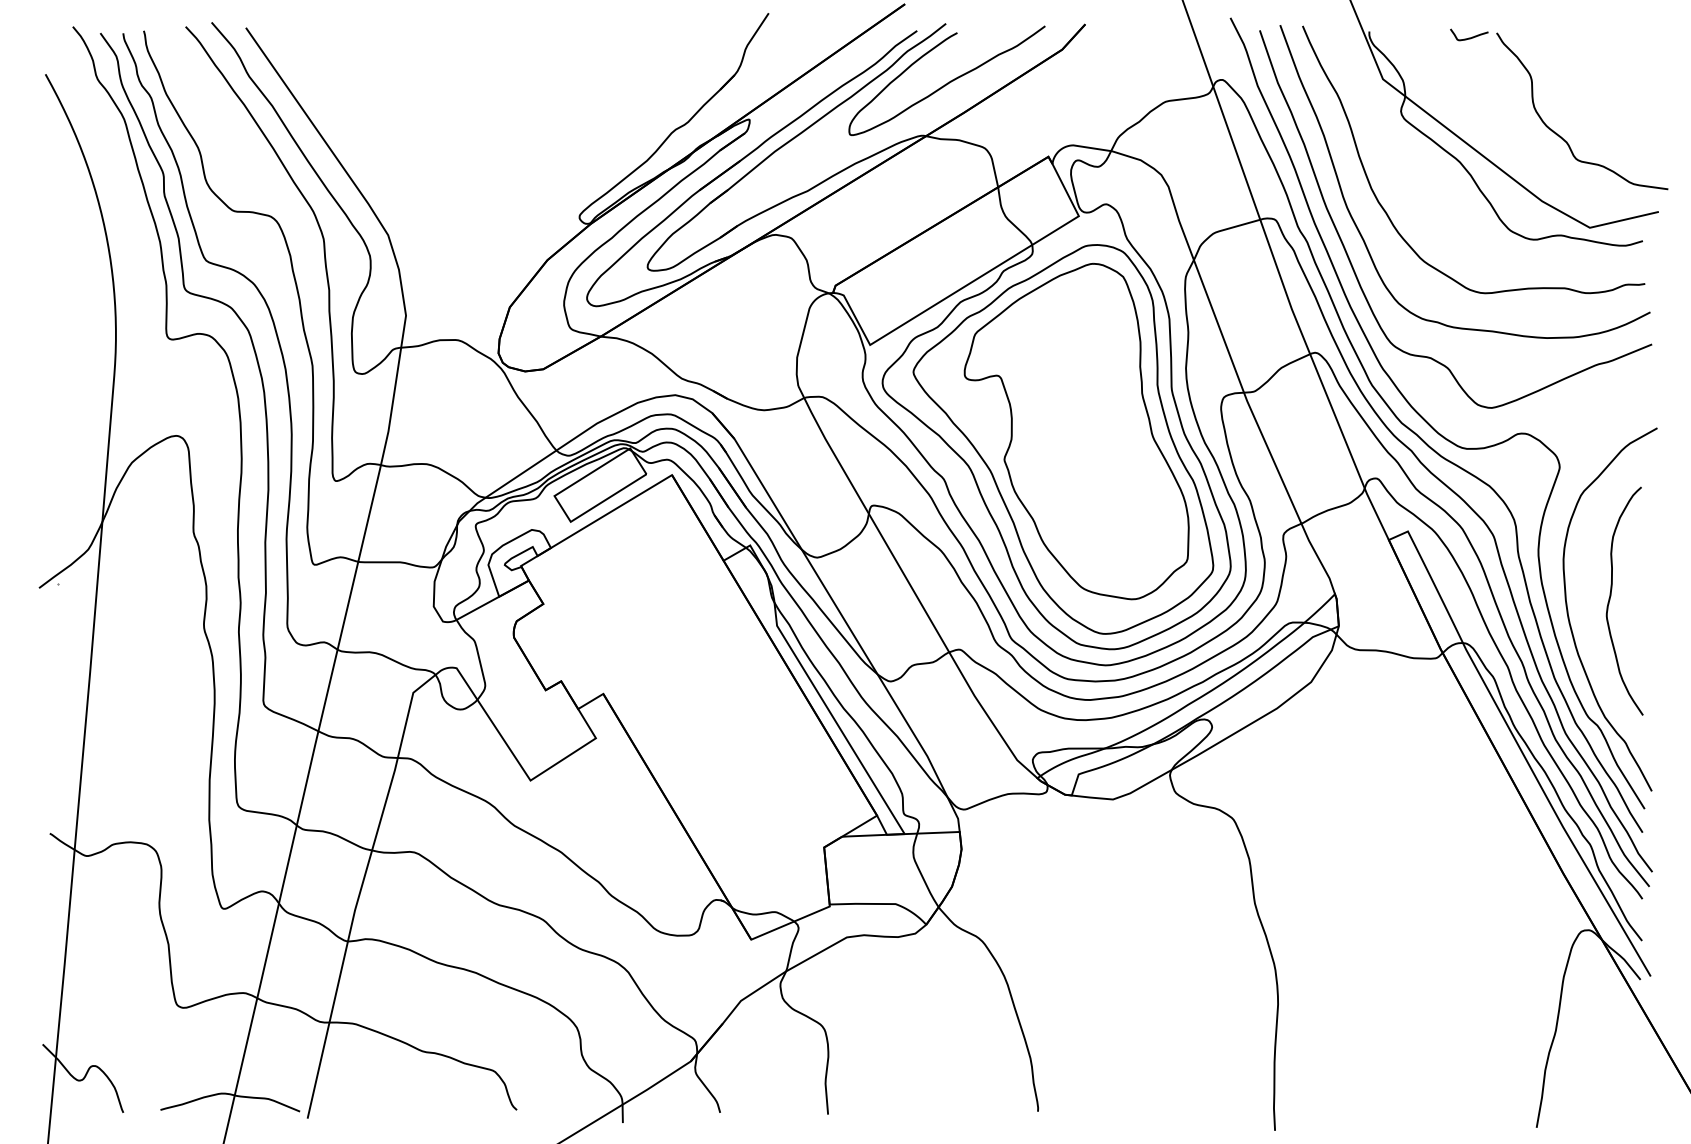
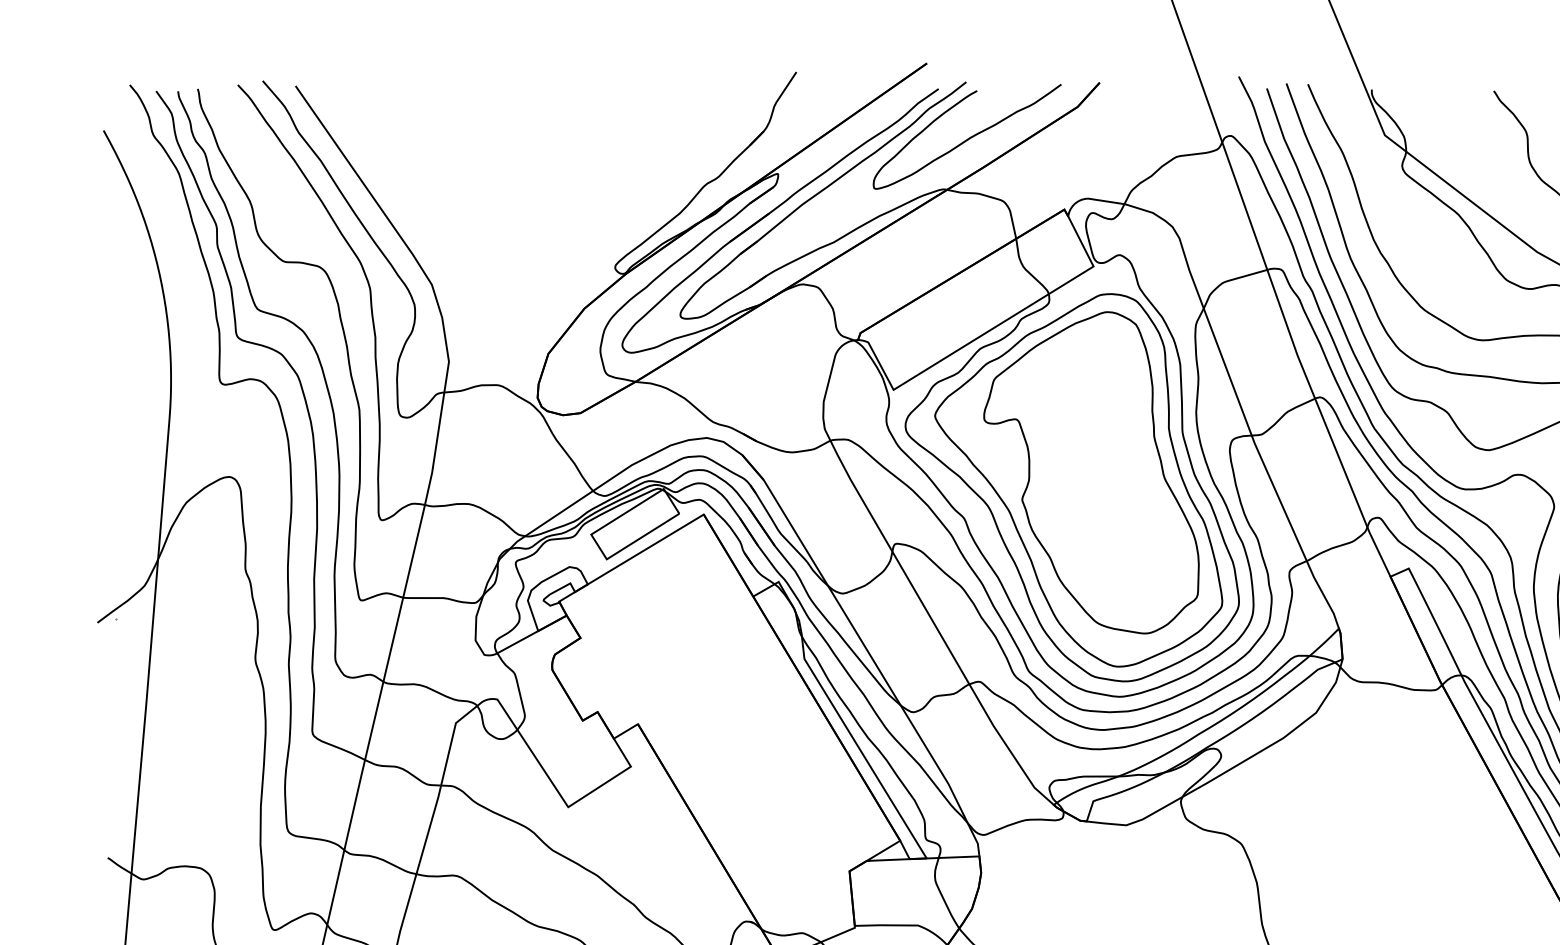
curve: (1469, 37) -> (1467, 95), removed

